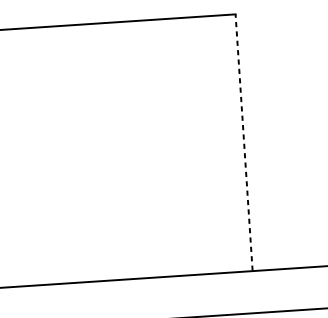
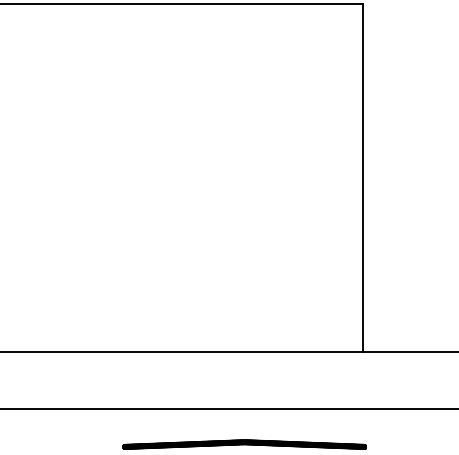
line: (243, 142) -> (362, 177), dashed -> solid

